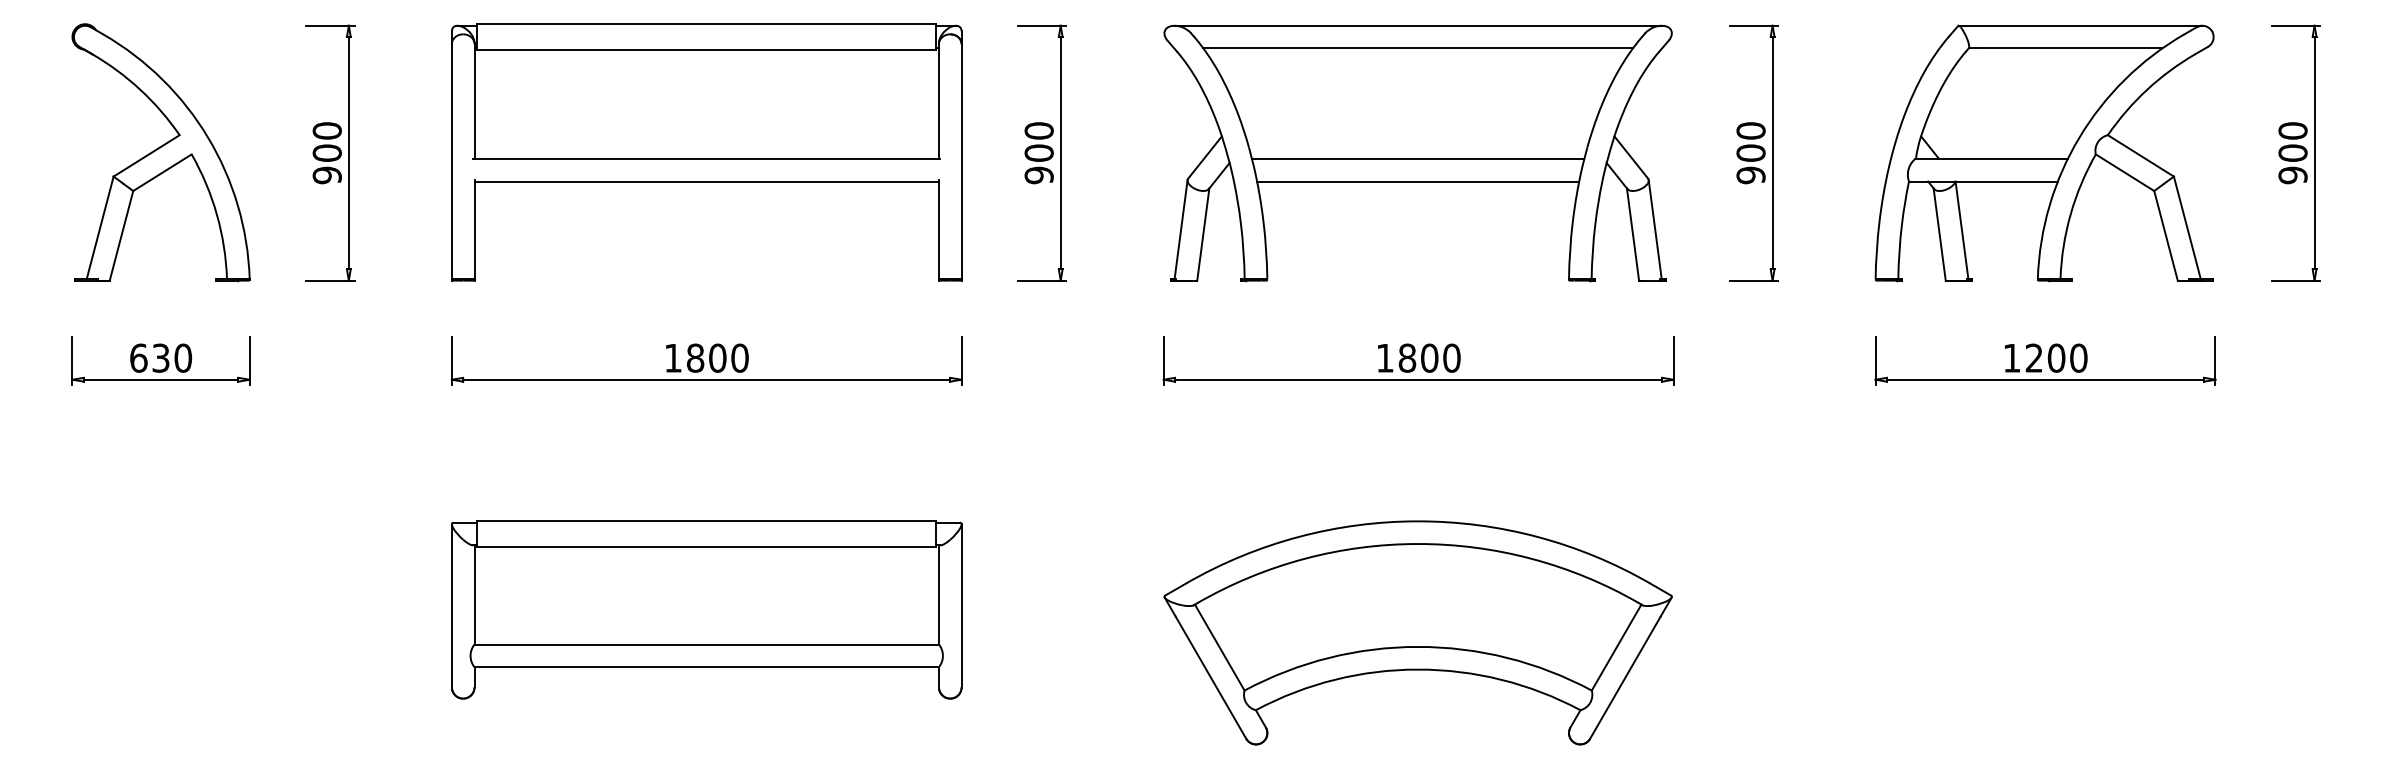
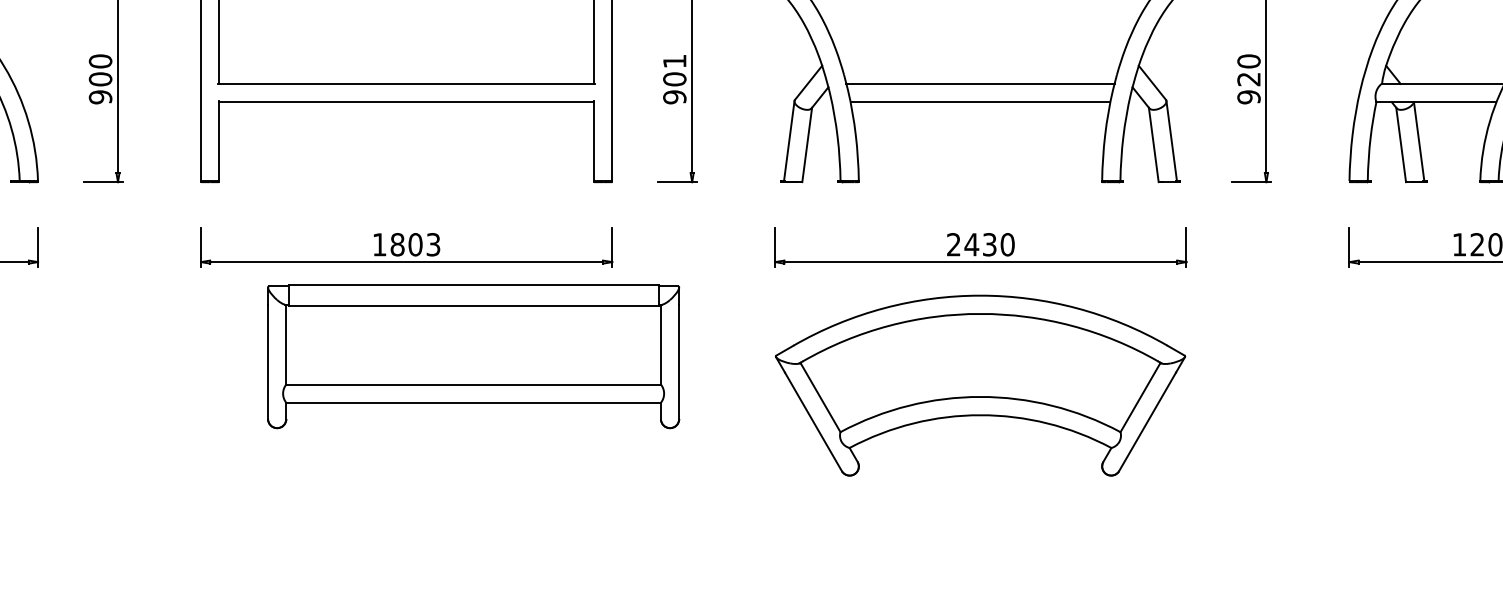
text: (1038, 130) -> (674, 61), 900 -> 901
text: (1750, 152) -> (1248, 78), 900 -> 920
text: (739, 357) -> (433, 244), 1800 -> 1803
text: (1407, 357) -> (971, 244), 1800 -> 2430
part: (706, 609) -> (473, 356), moved
part: (1417, 632) -> (979, 385), moved

